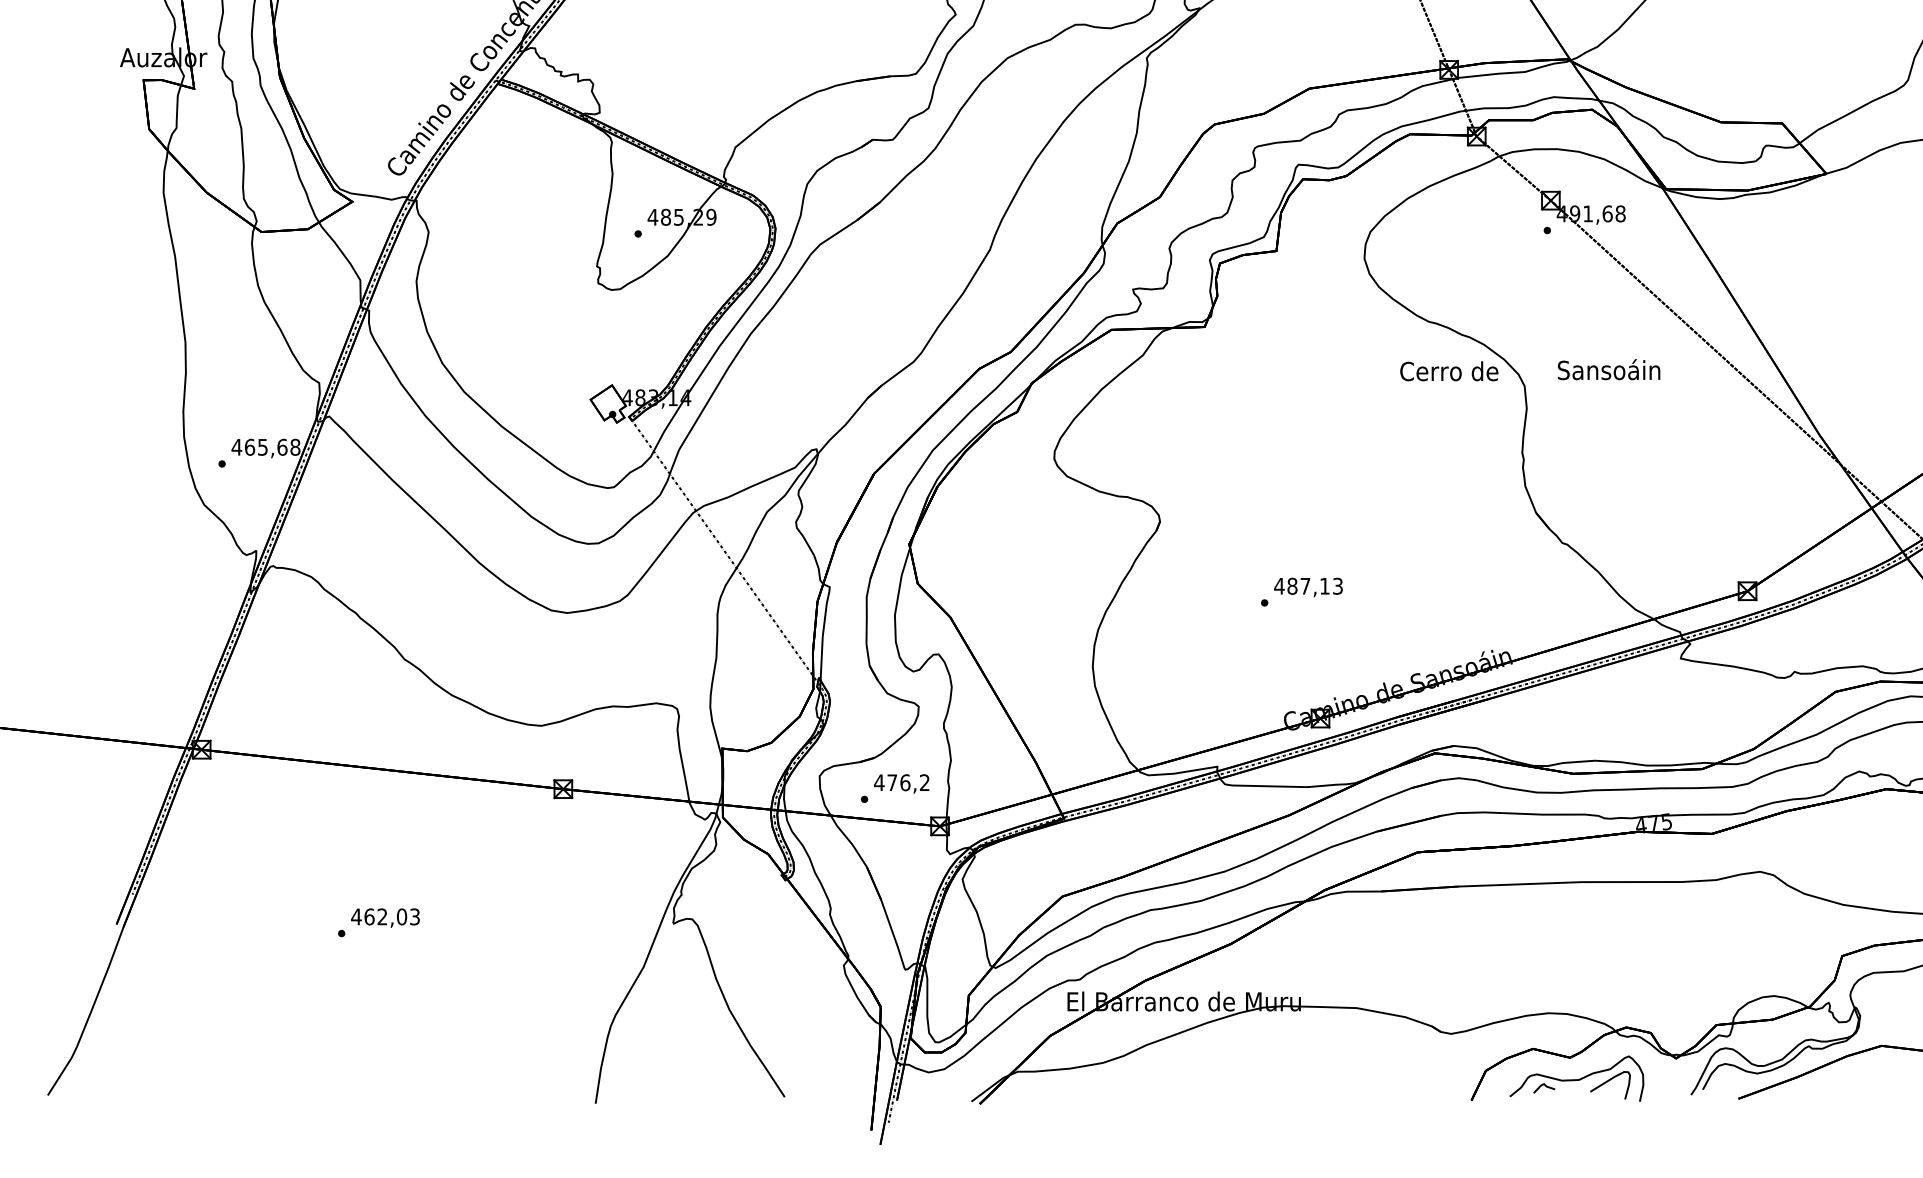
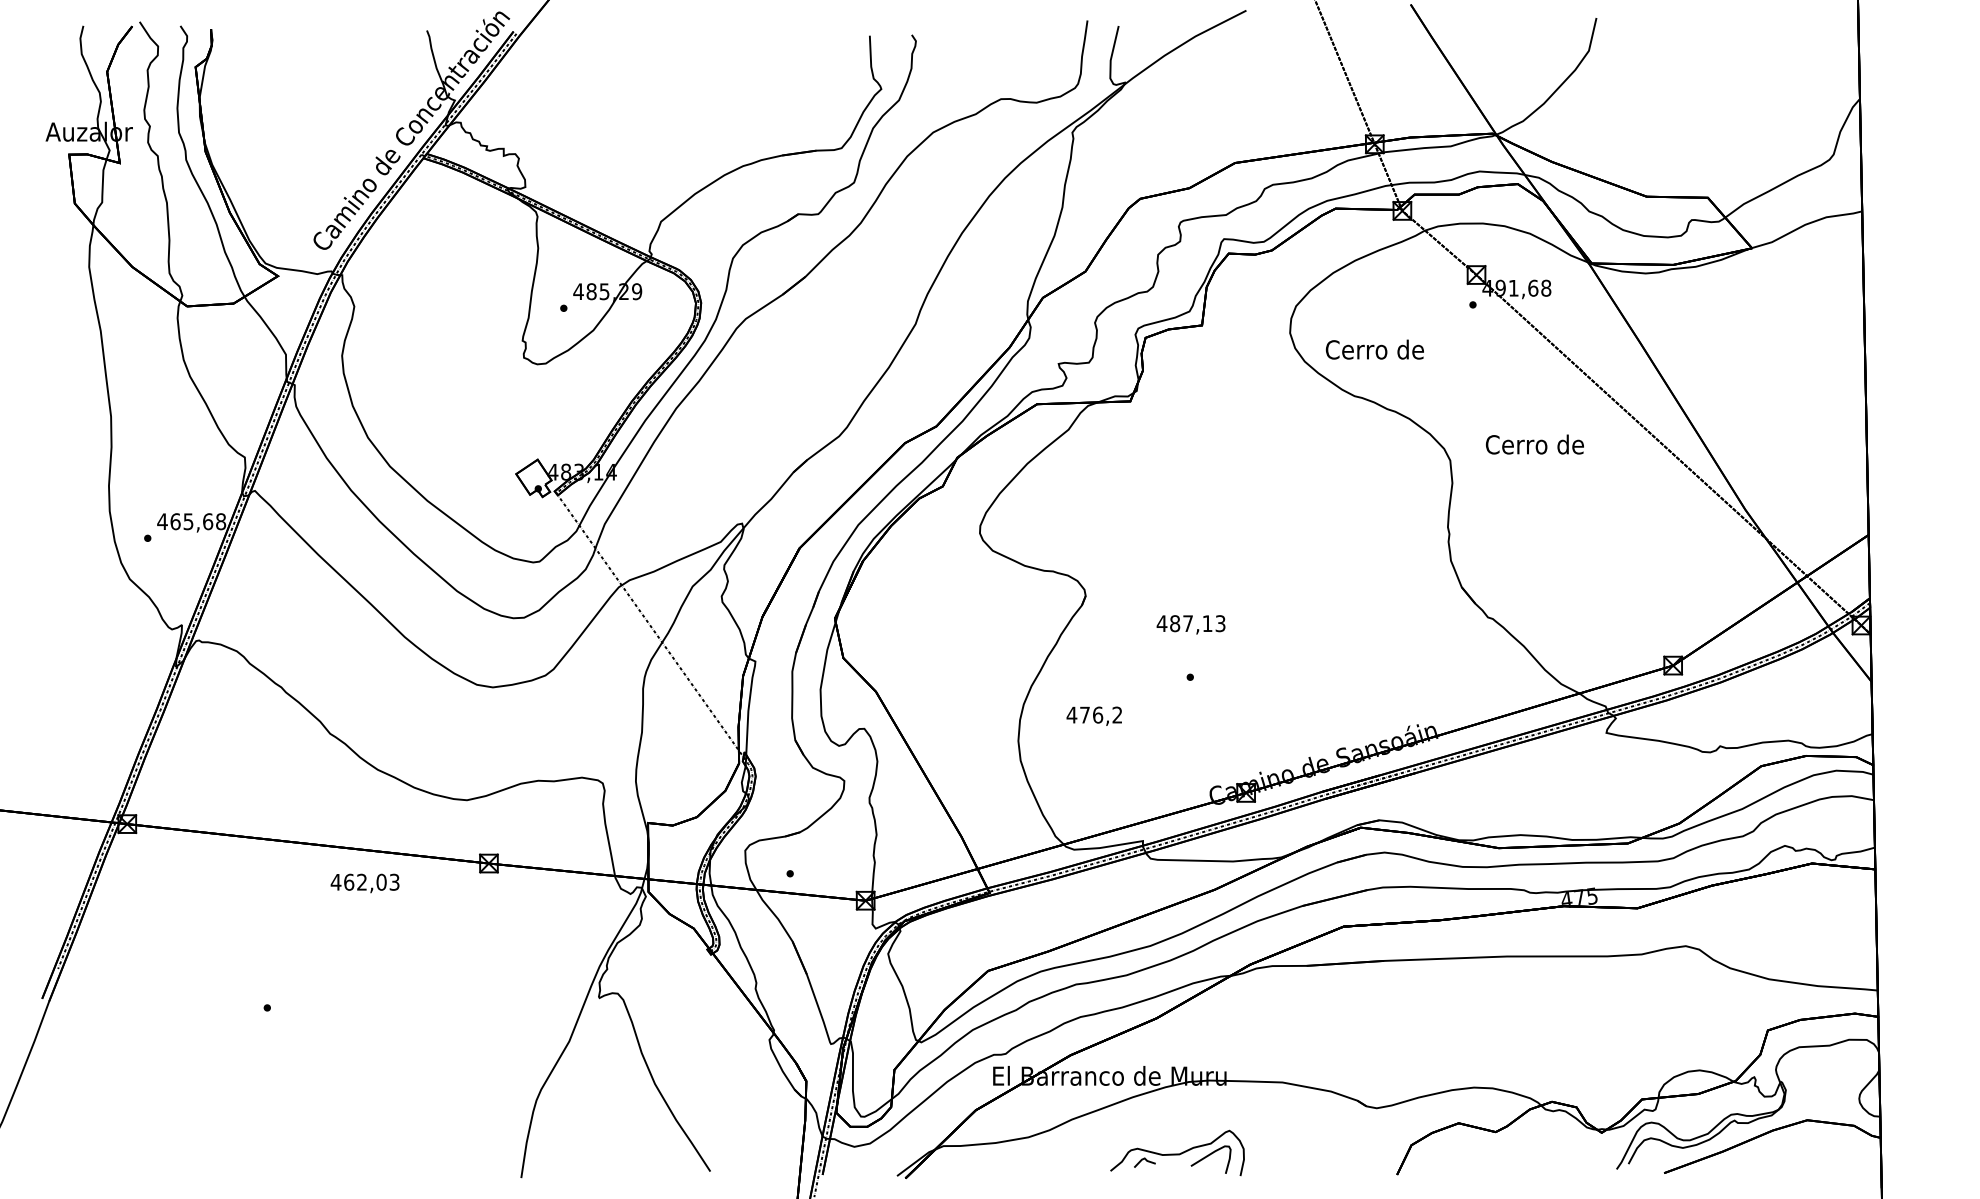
text: (1608, 369) -> (1534, 443), Sansoáin -> Cerro de
text: (1448, 371) -> (1374, 349), moved
text: (1307, 587) -> (1190, 624), moved
text: (900, 783) -> (1093, 715), moved
text: (384, 918) -> (364, 883), moved
part: (1576, 1078) -> (1177, 1152), moved

